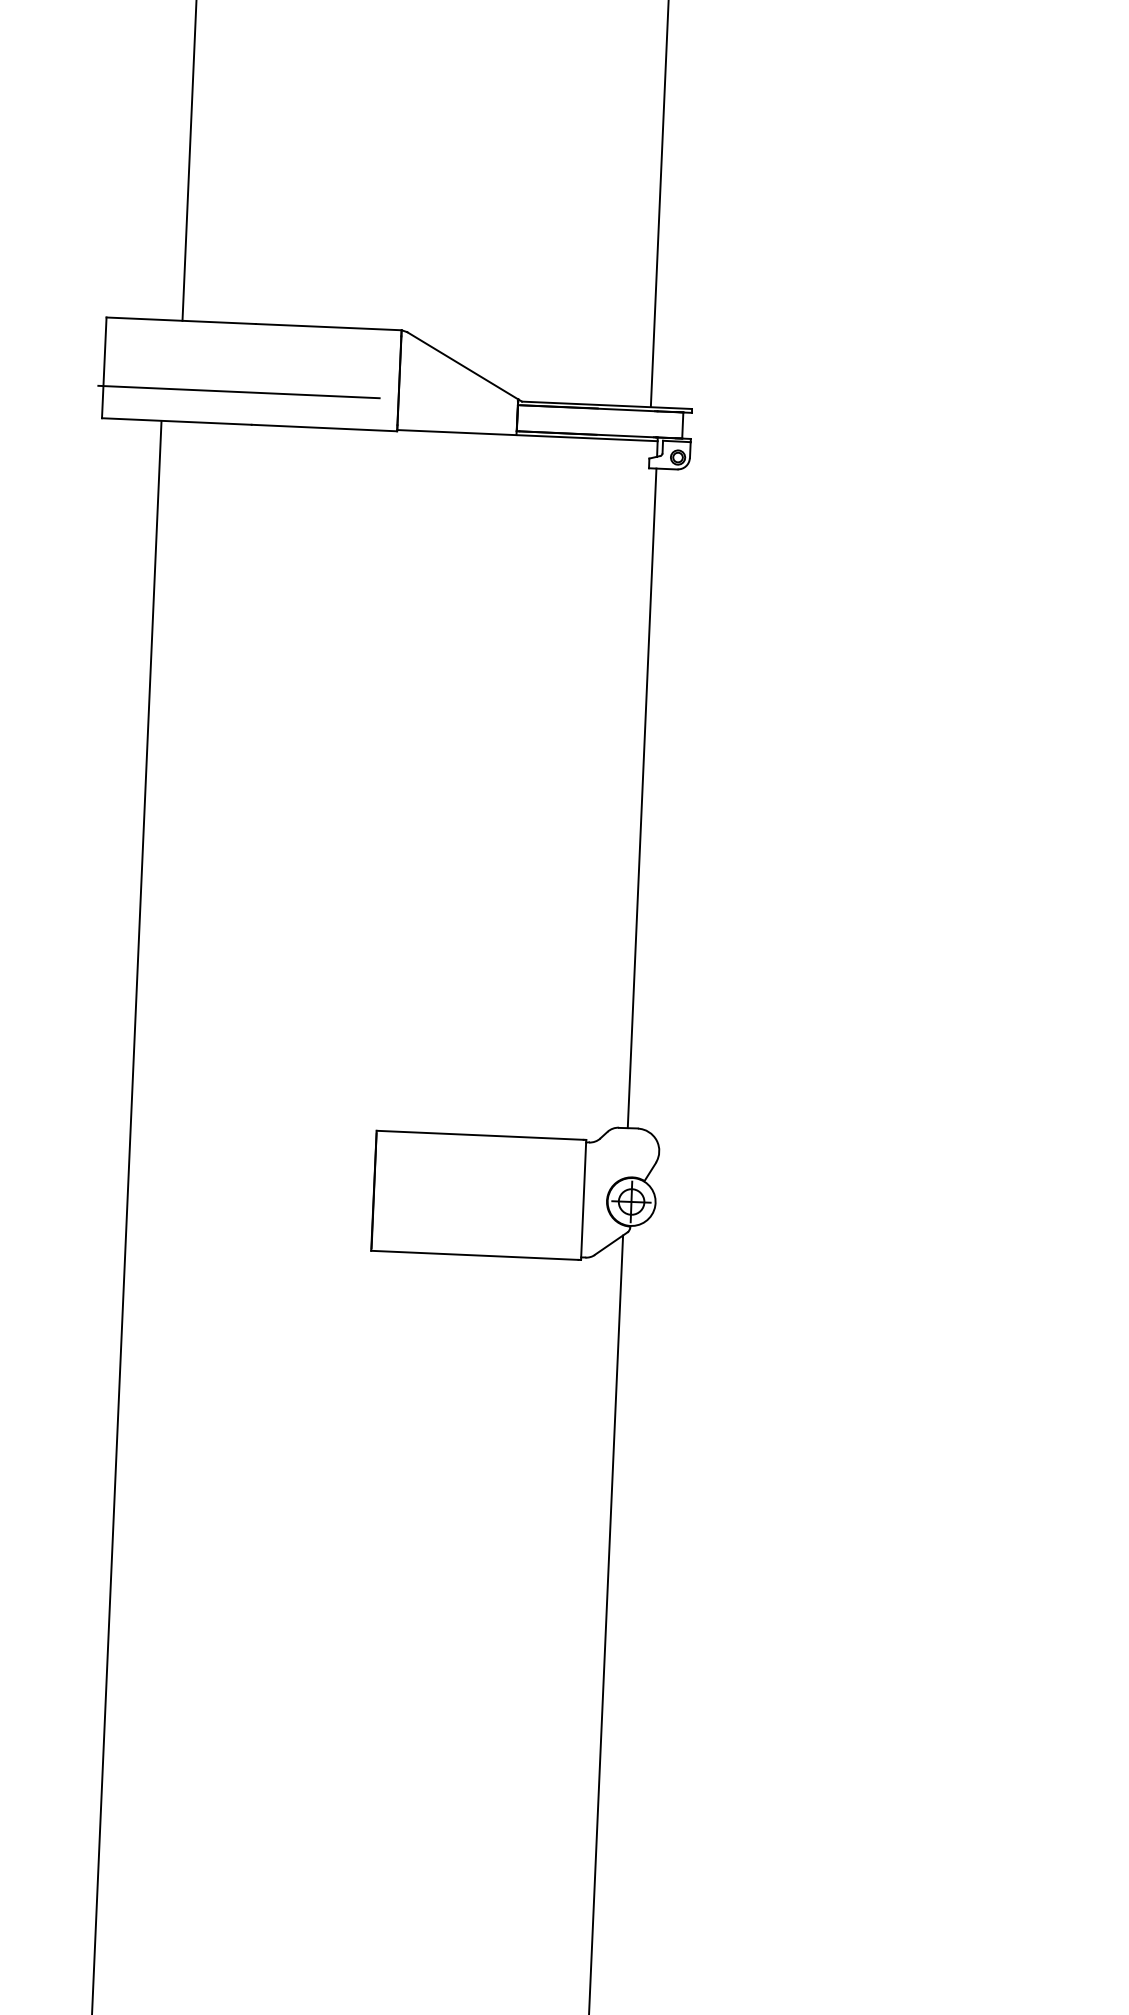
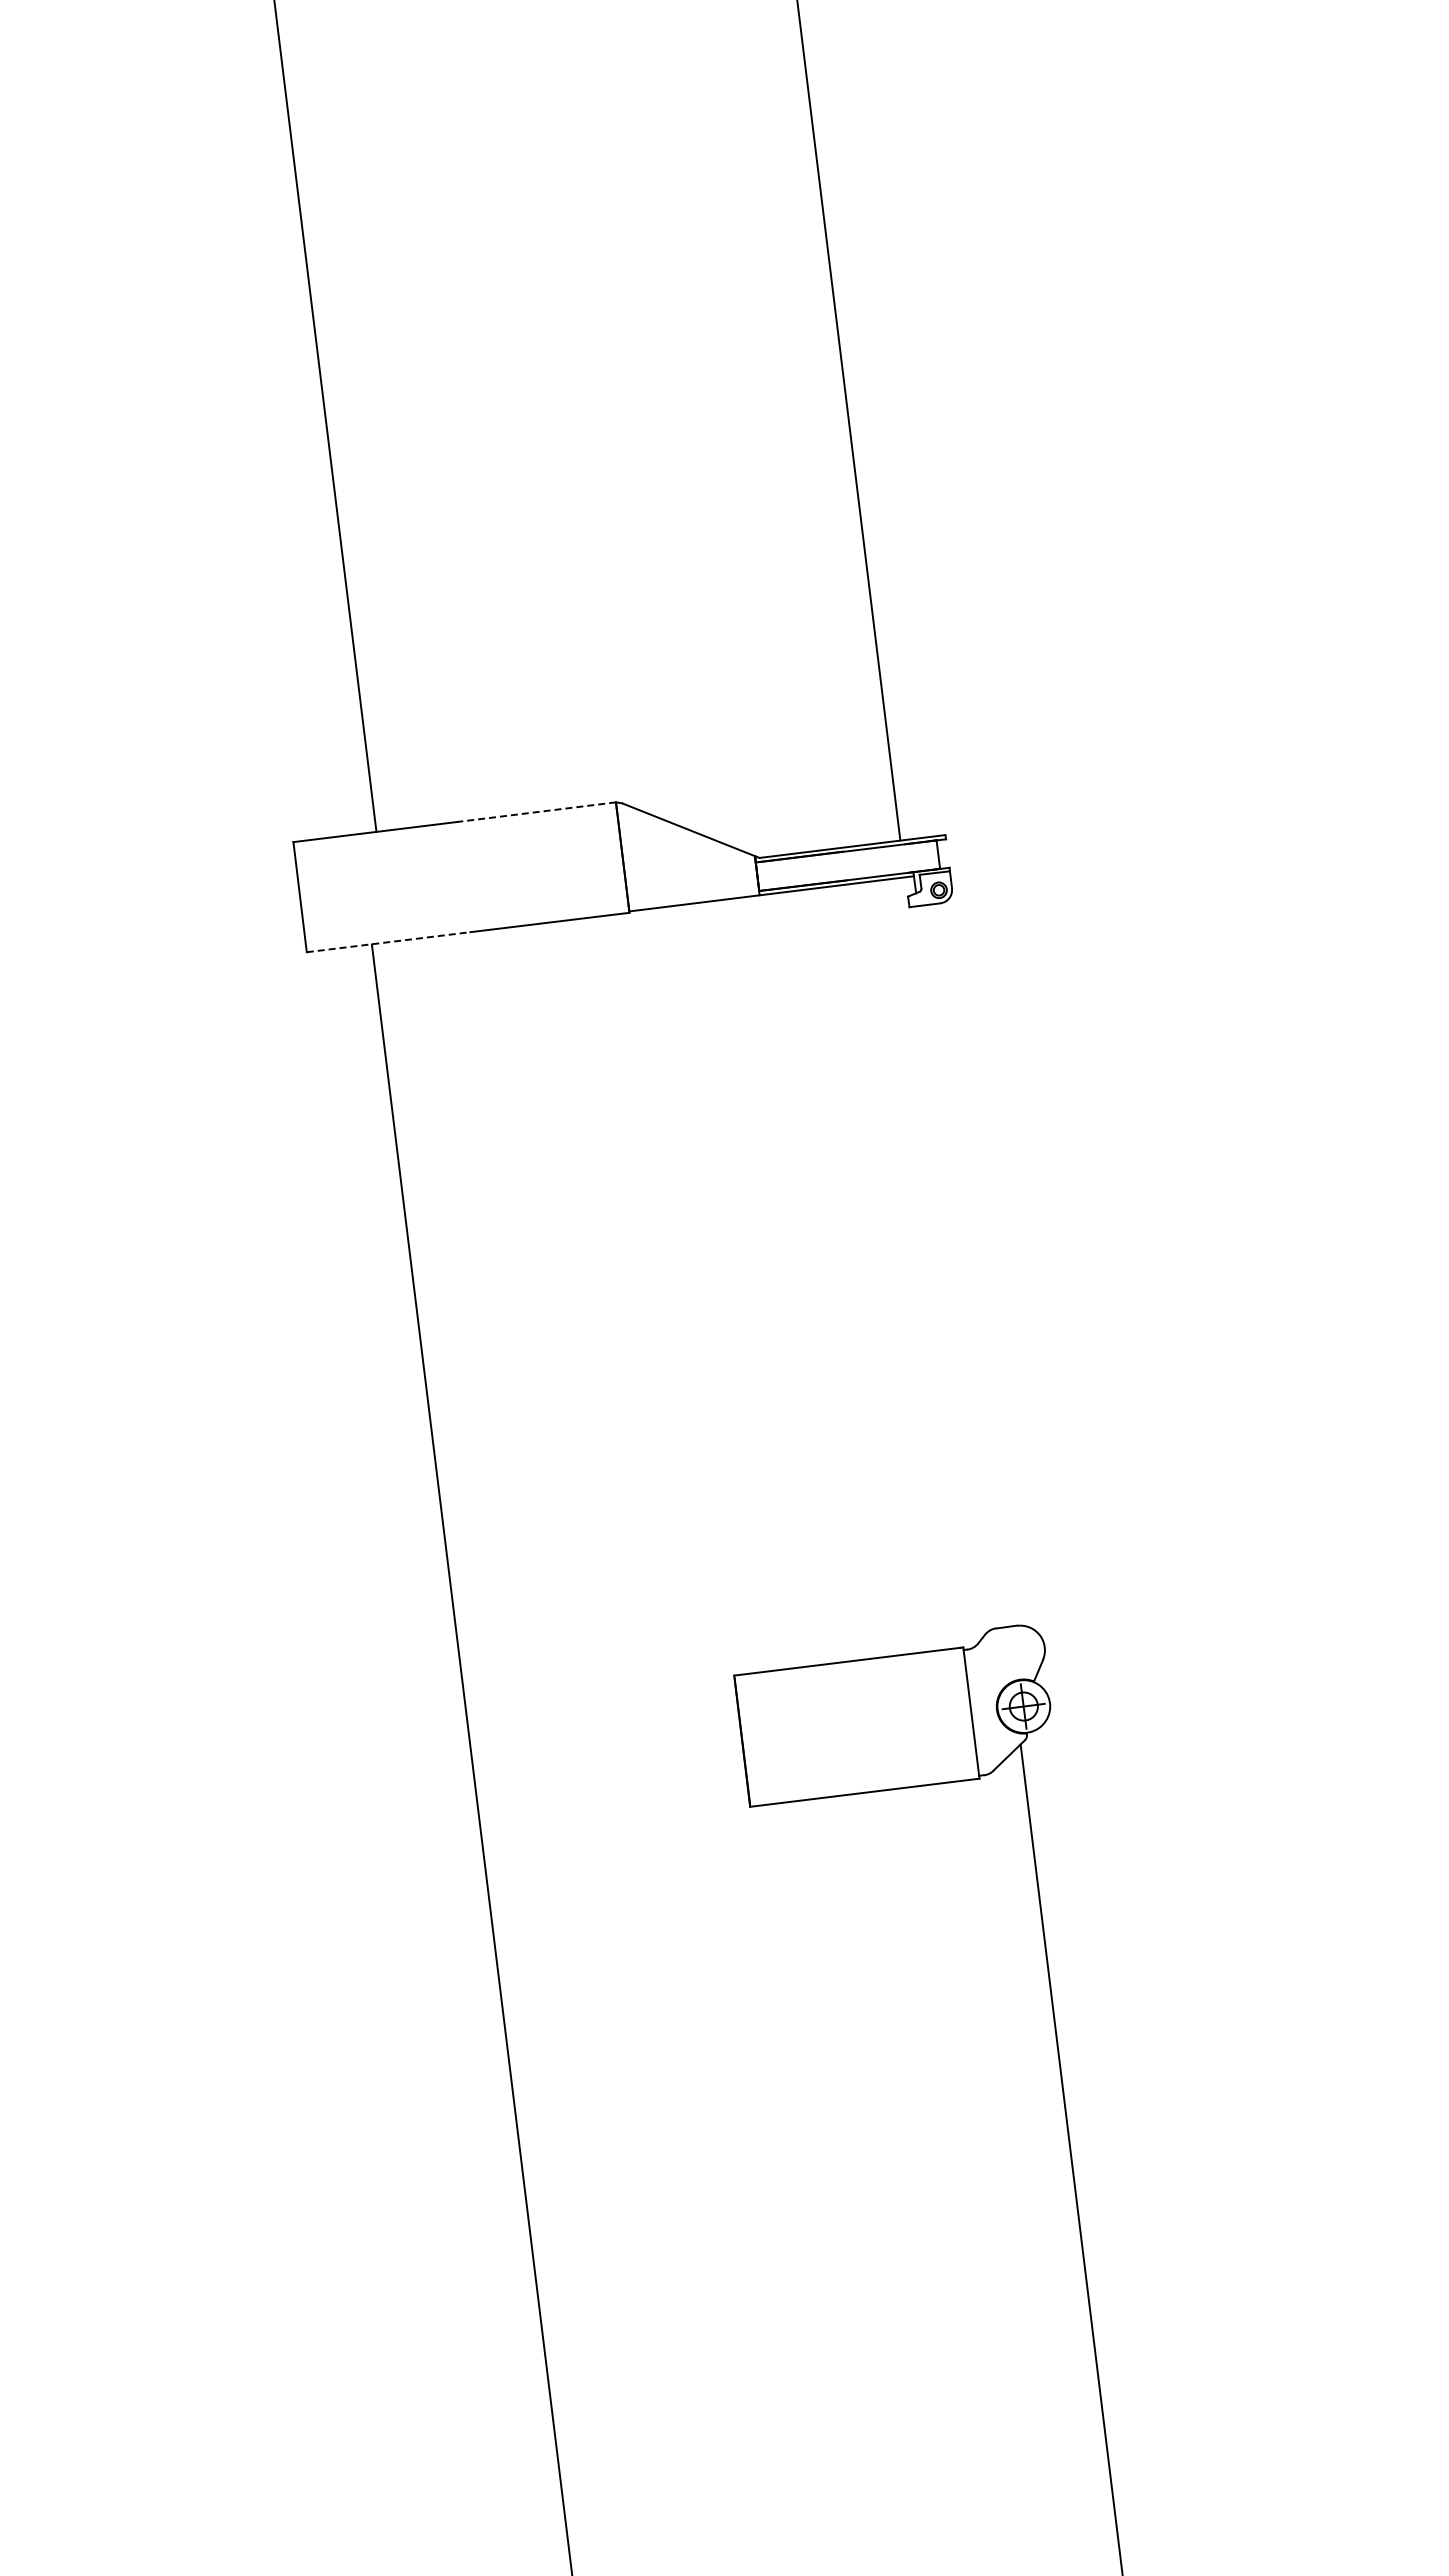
line: (327, 327) -> (535, 812), solid -> dashed
line: (238, 391) -> (450, 898), removed
line: (177, 421) -> (389, 942), solid -> dashed
line: (641, 798) -> (961, 1266), removed

